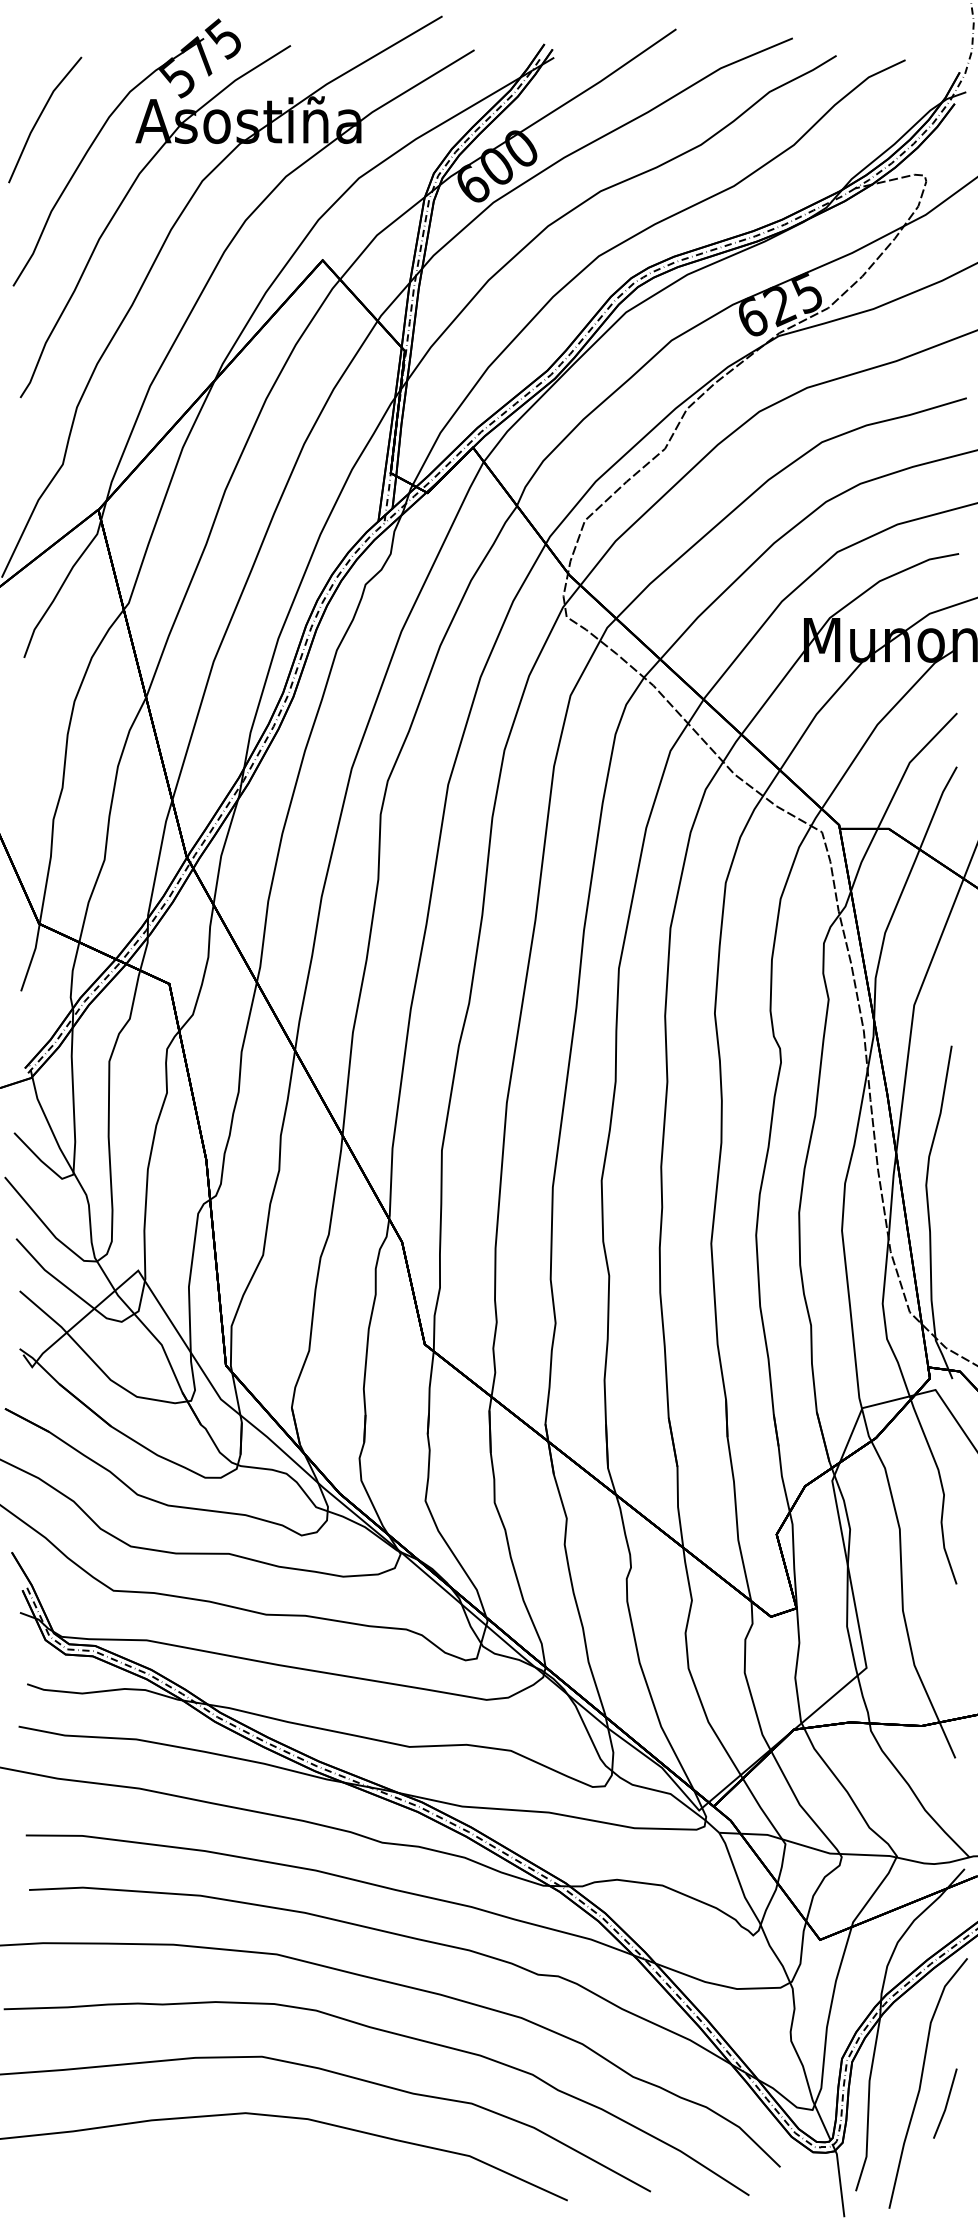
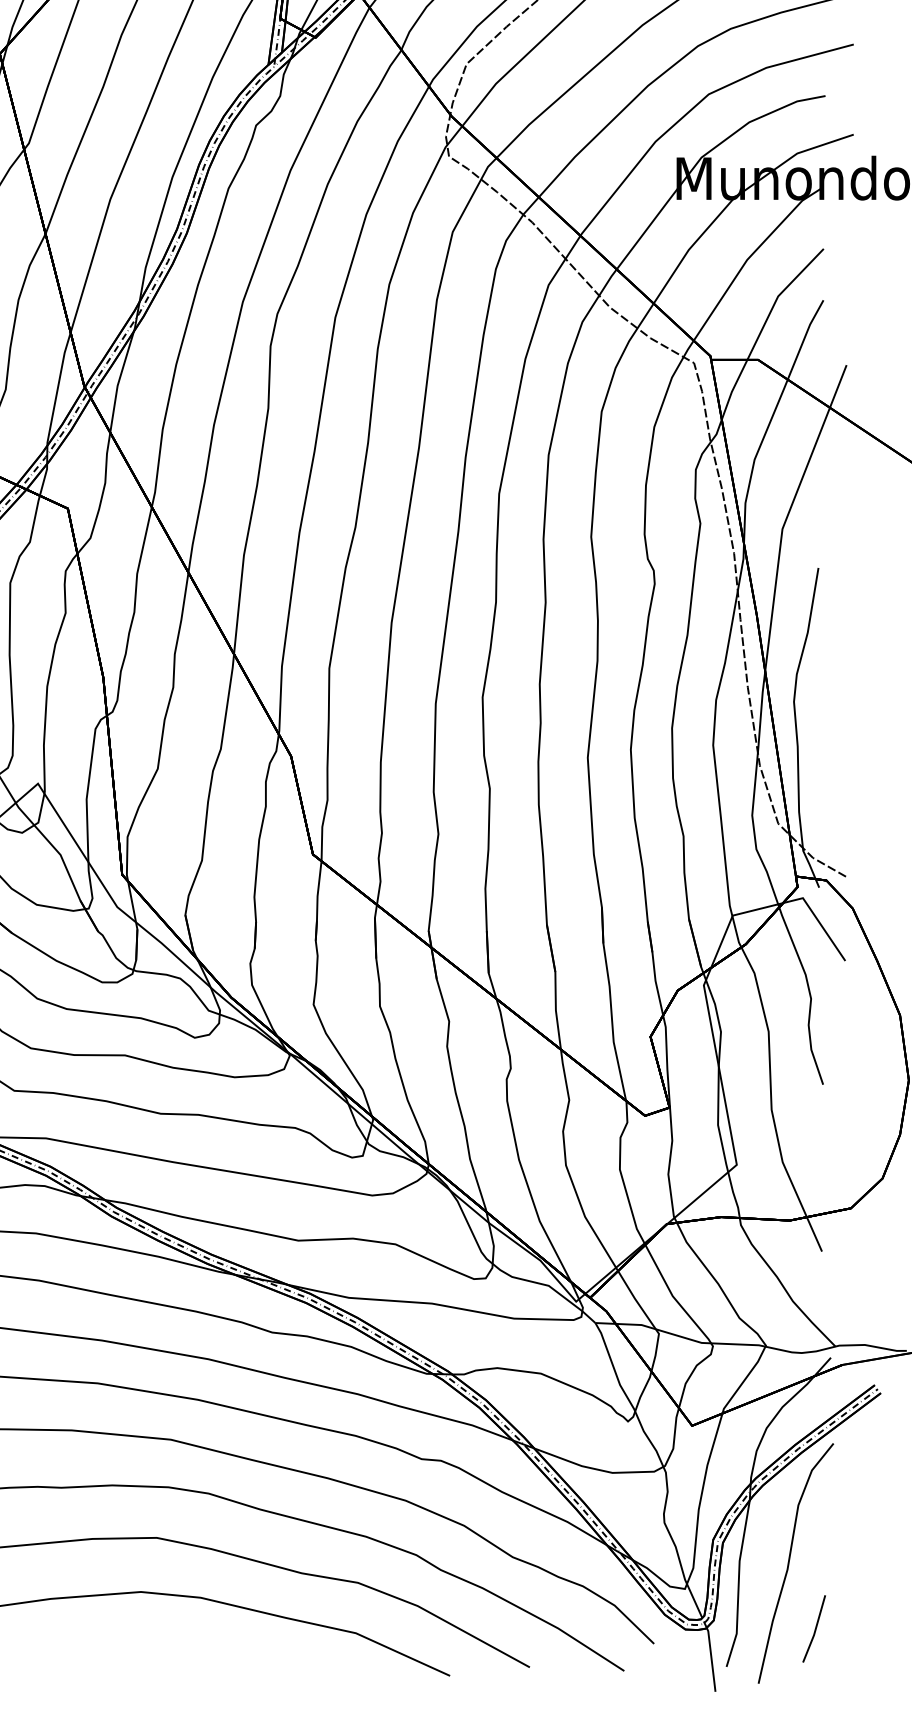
line: (946, 2103) -> (815, 1628), moved

